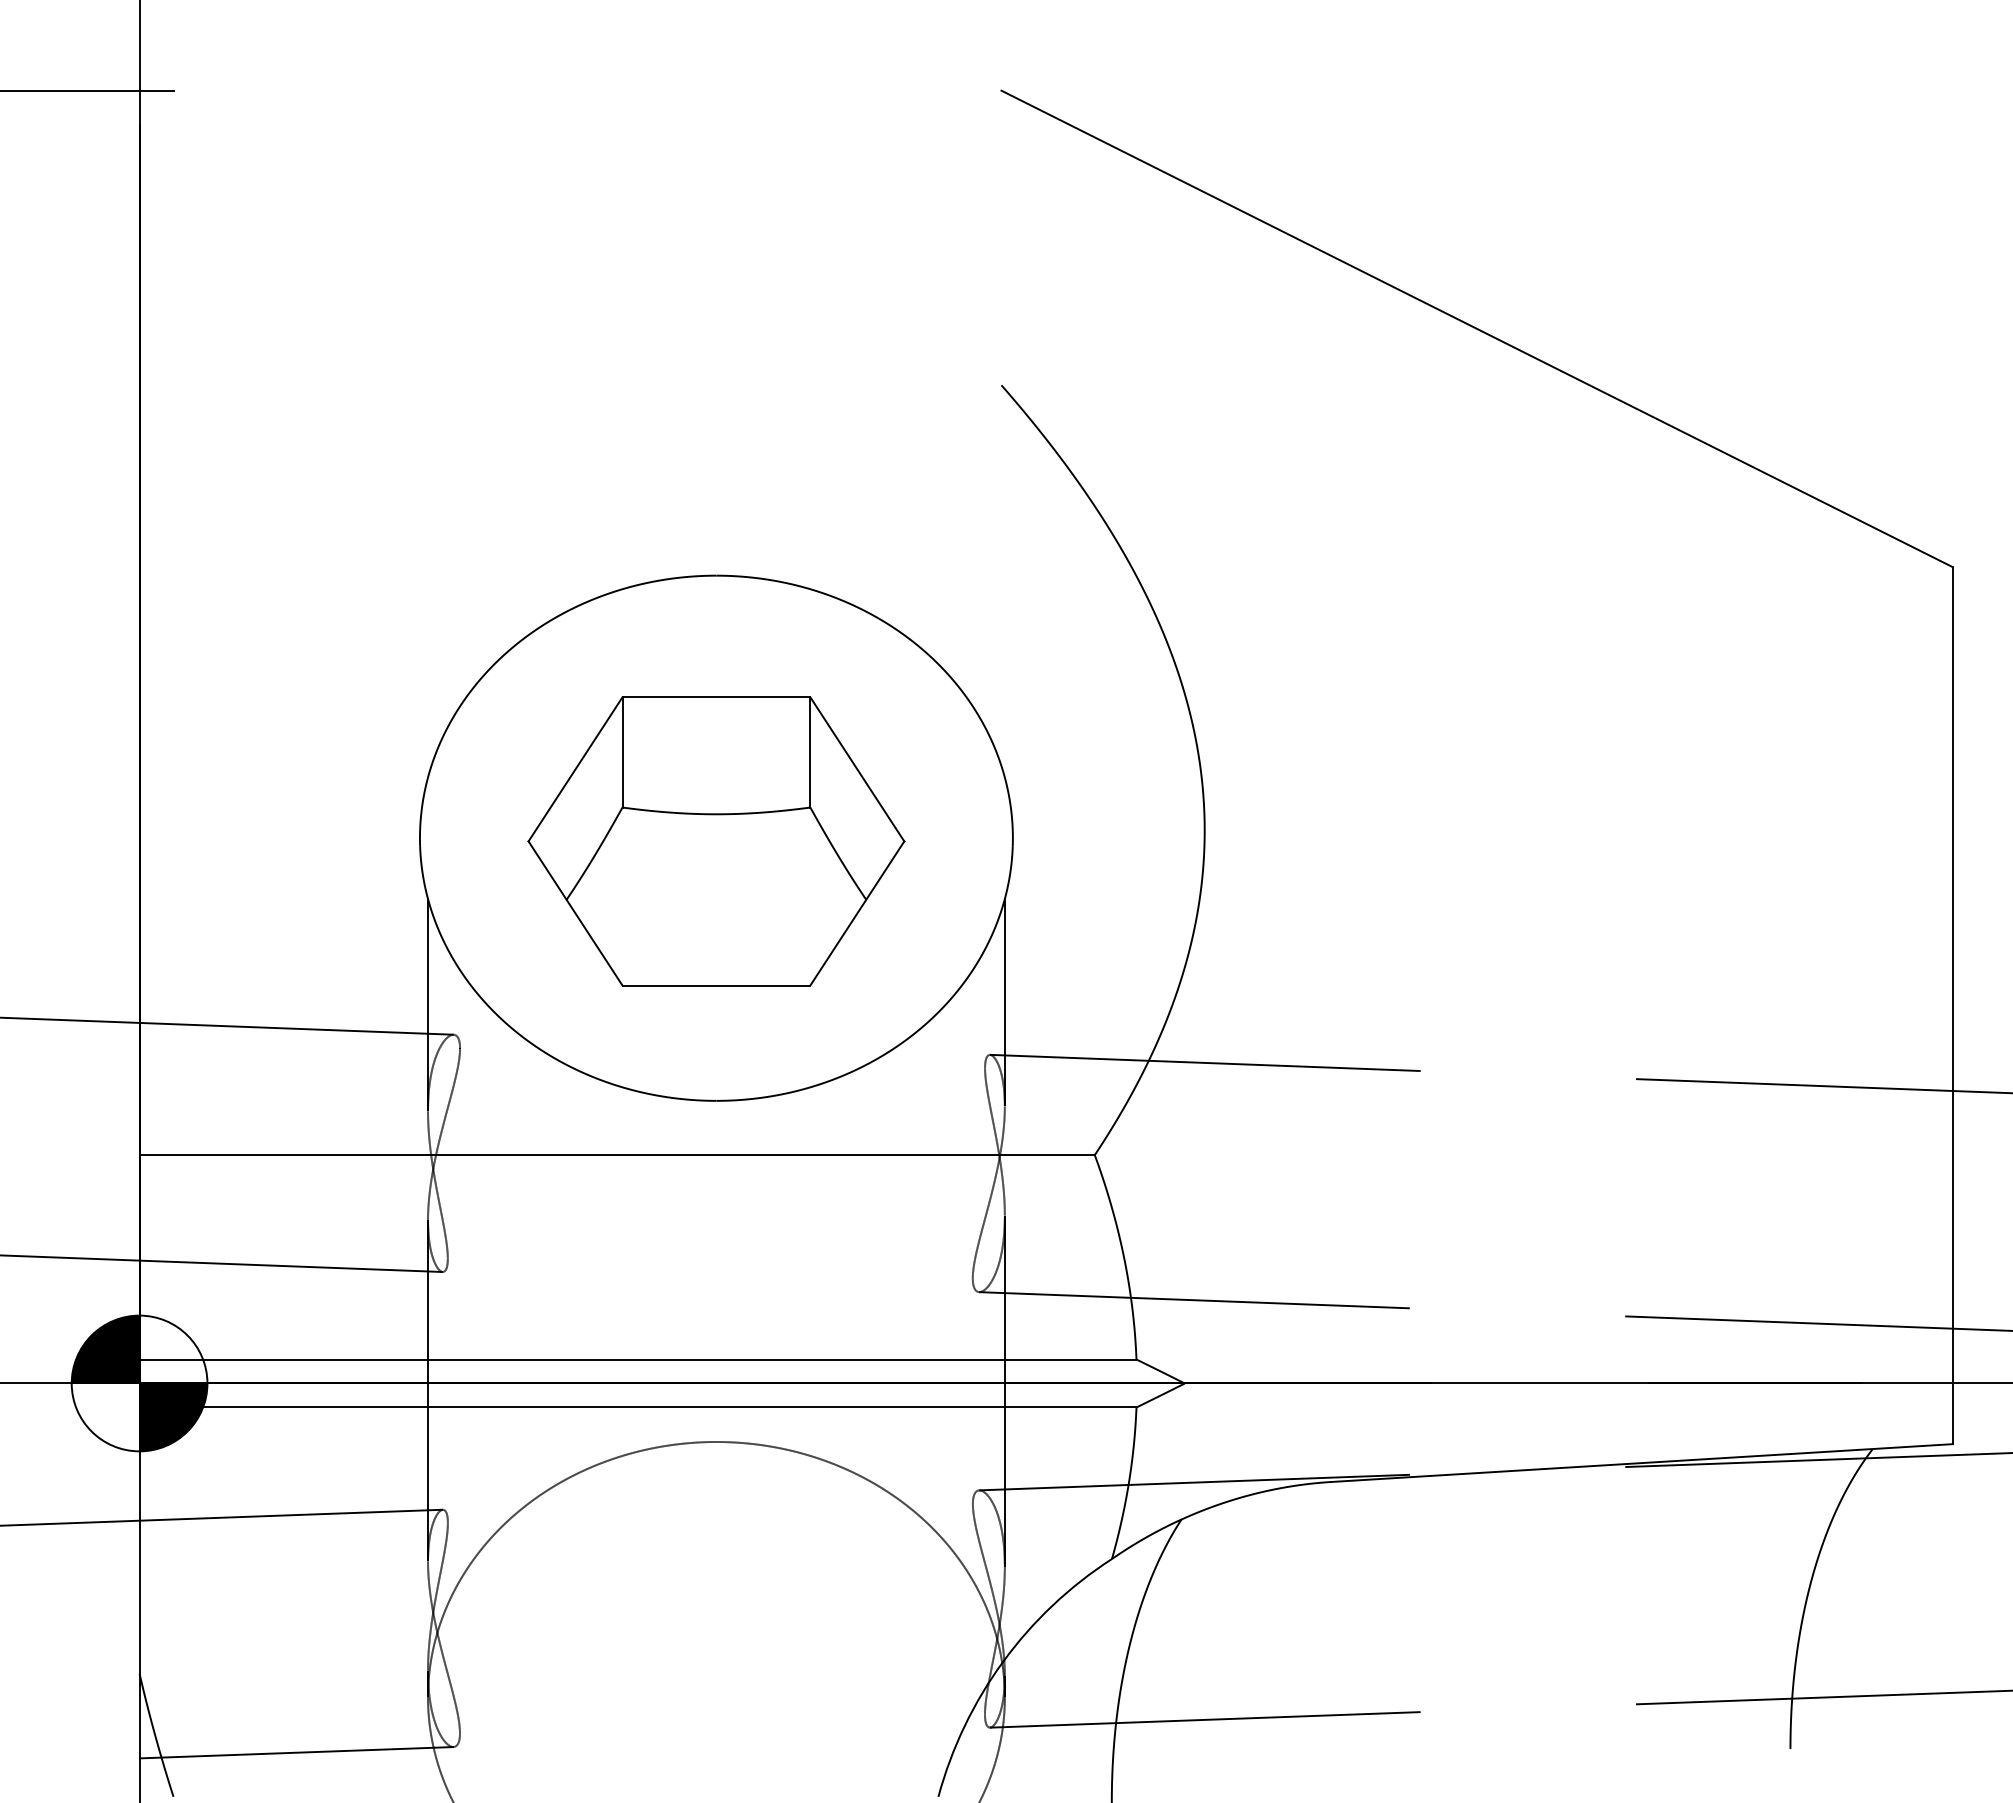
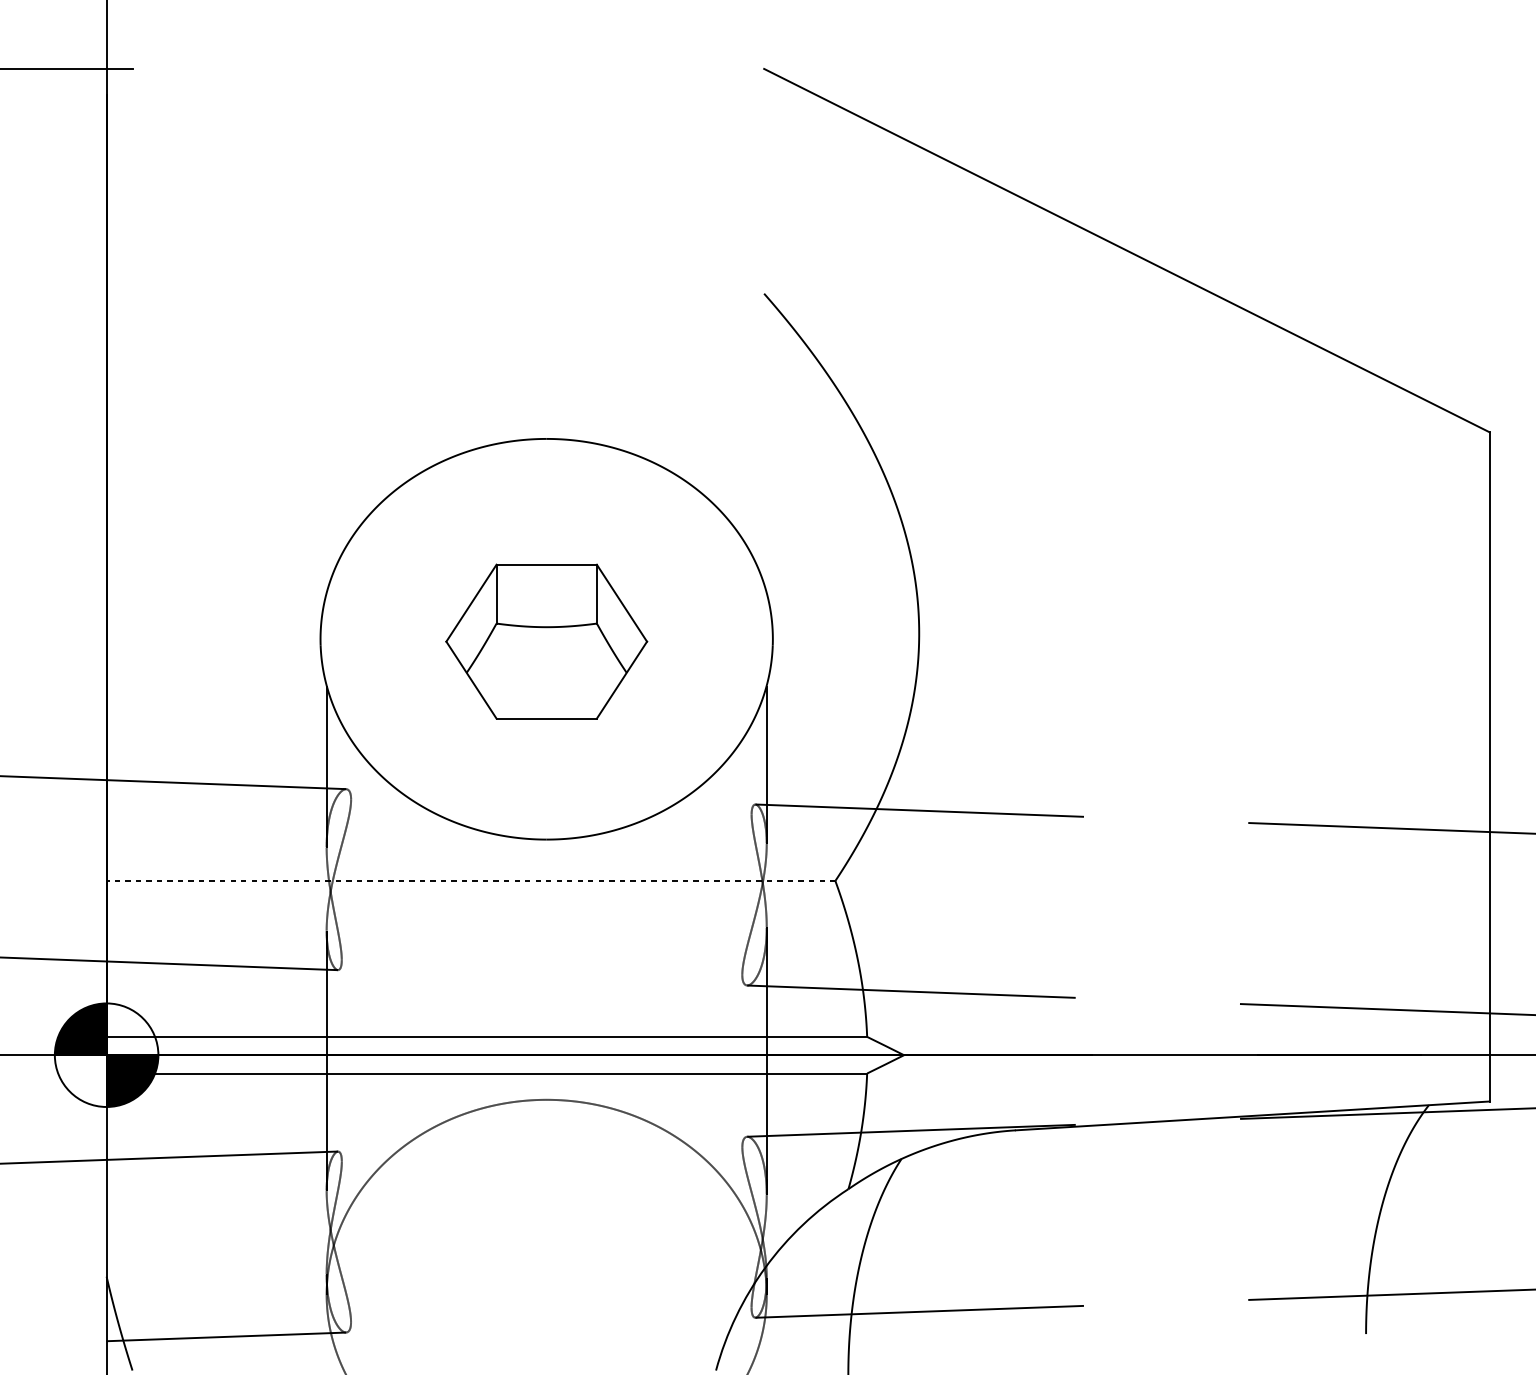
part: (716, 841) -> (546, 641), size x0.7
line: (617, 1155) -> (471, 881), solid -> dashed

